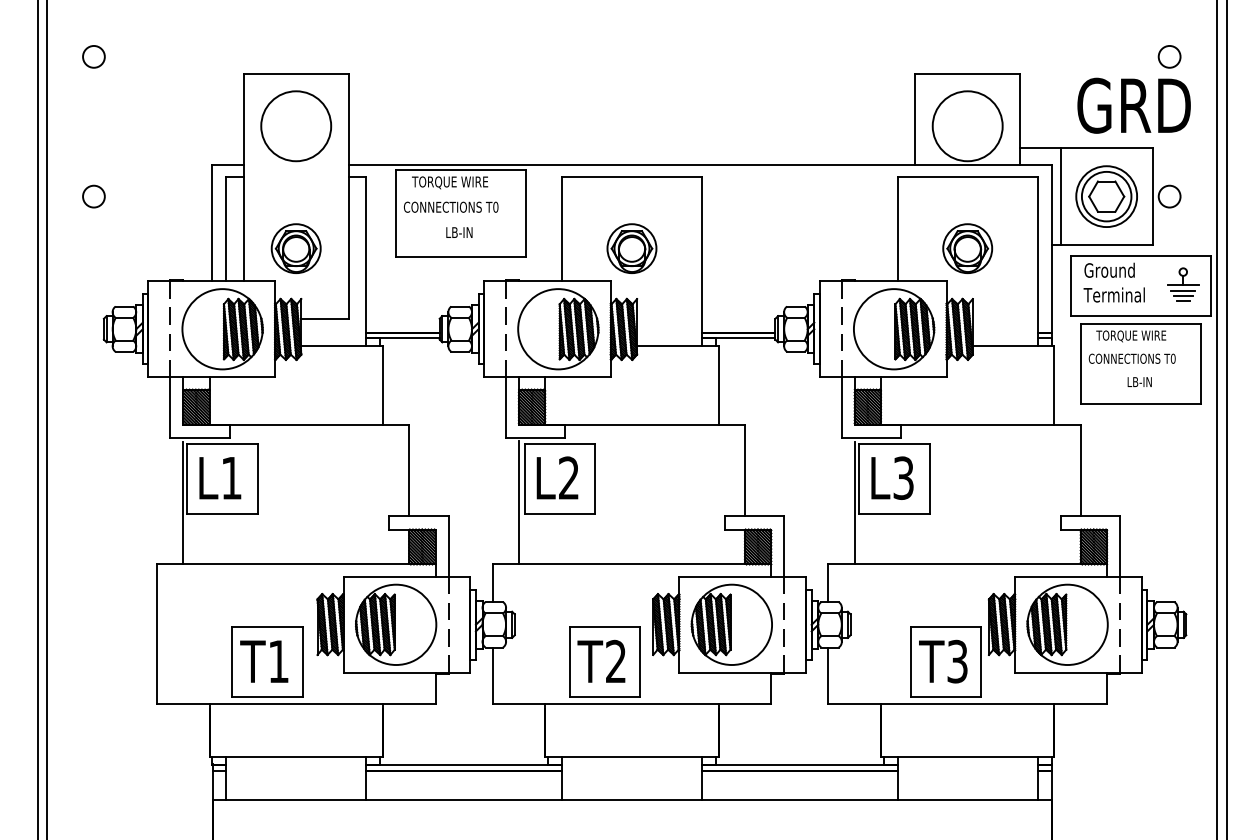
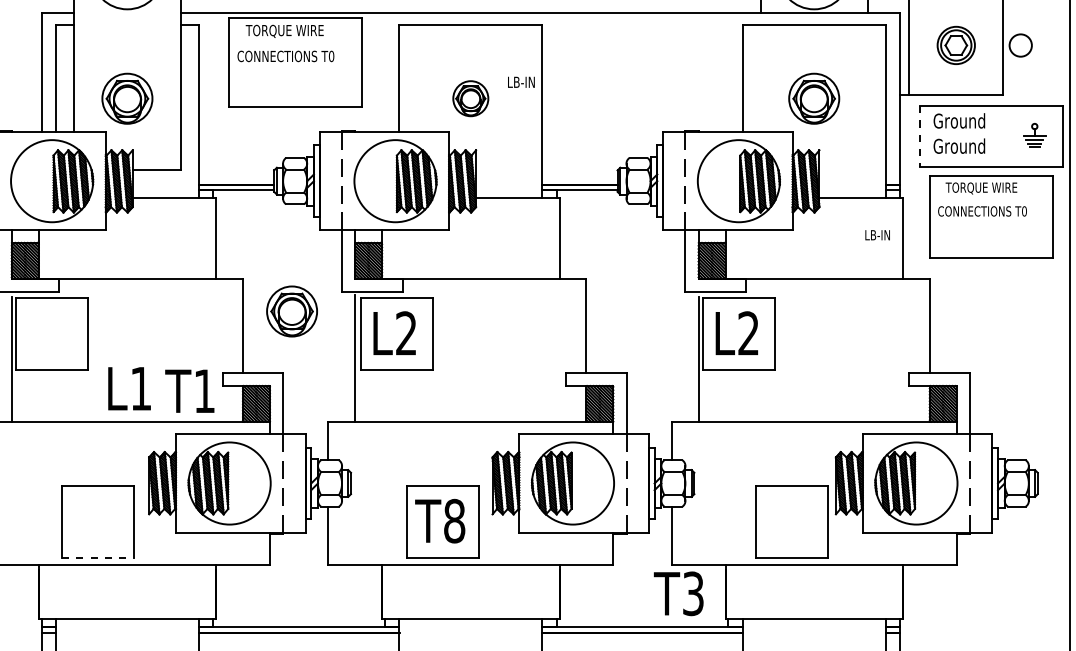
part: (1106, 196) -> (956, 45), size x0.6
text: (459, 232) -> (521, 82), moved
part: (631, 248) -> (470, 98), size x0.7
part: (1183, 284) -> (1034, 135), size x0.7
line: (1071, 285) -> (920, 136), solid -> dashed
text: (1113, 294) -> (963, 145), Terminal -> Ground
text: (1139, 381) -> (877, 234), moved
part: (456, 456) -> (291, 311), added
text: (903, 477) -> (748, 332), L3 -> L2
text: (220, 478) -> (129, 389), moved
text: (264, 661) -> (190, 391), moved
text: (615, 661) -> (453, 521), T2 -> T8
text: (943, 661) -> (678, 593), moved
line: (267, 697) -> (98, 557), solid -> dashed

